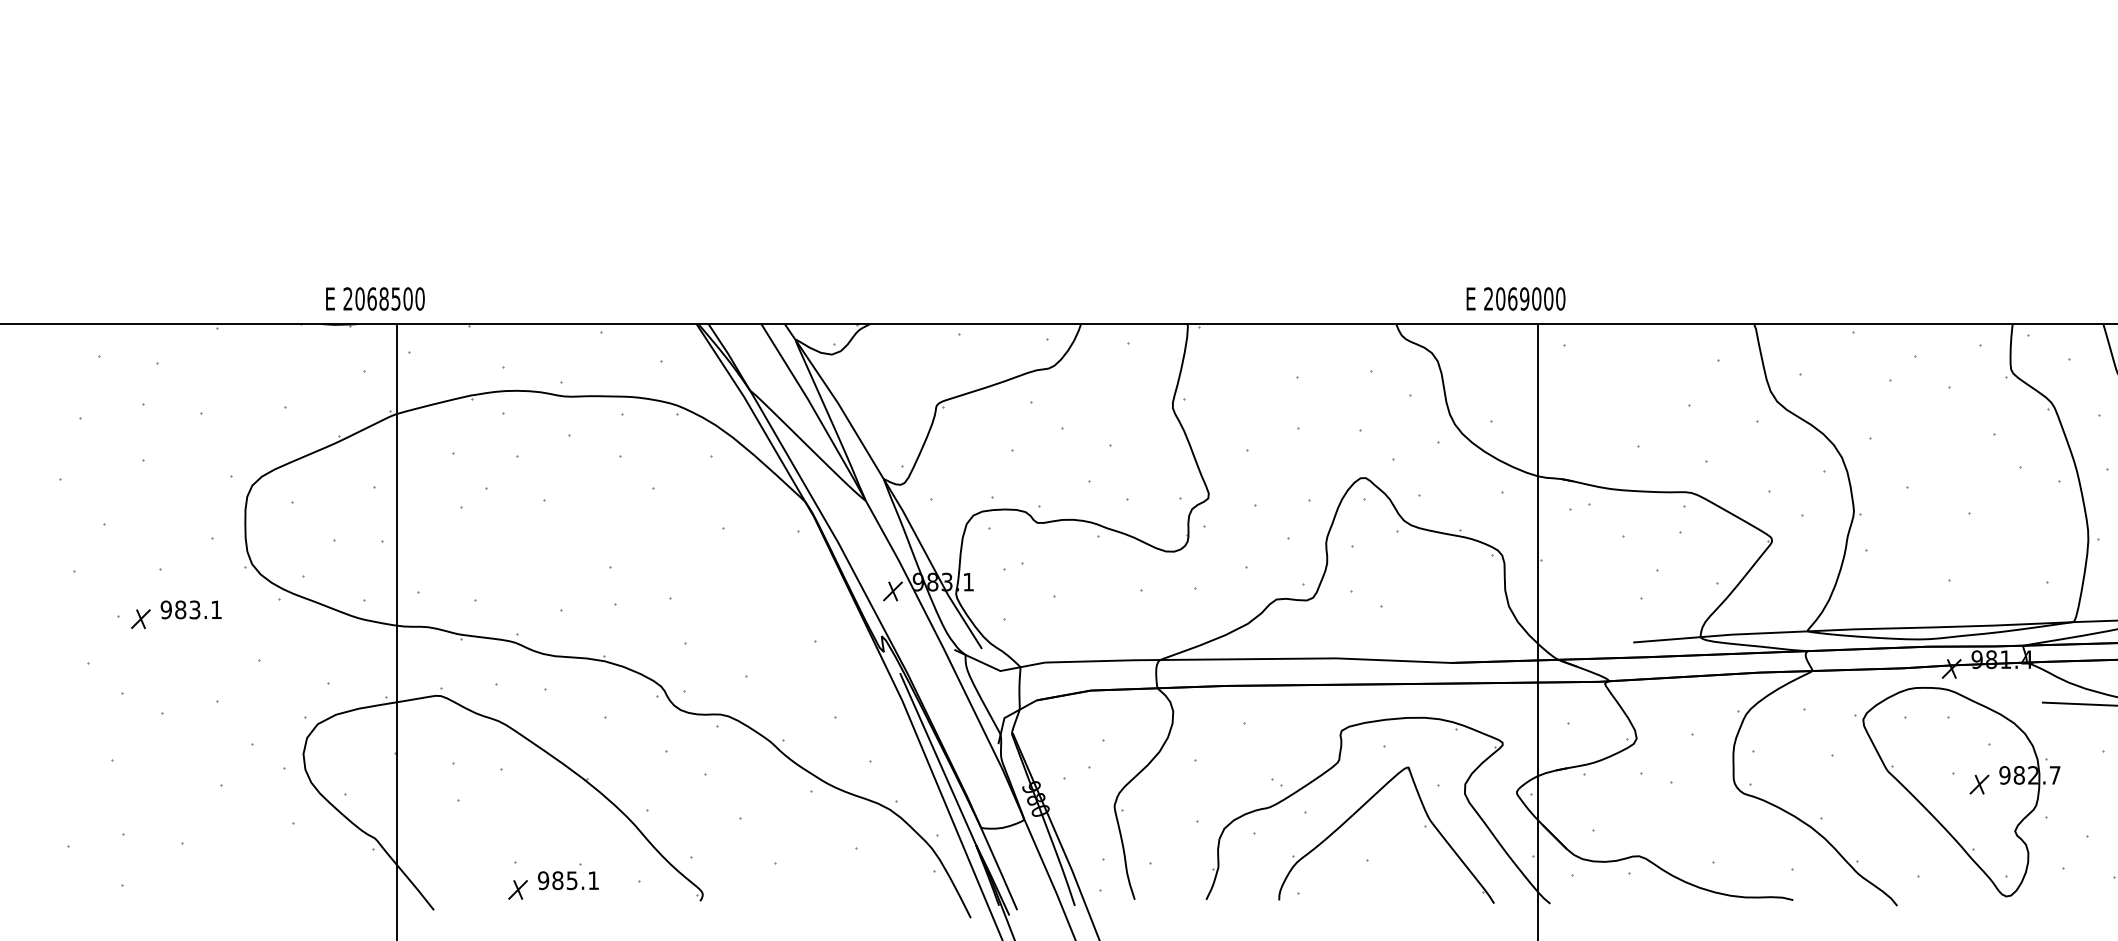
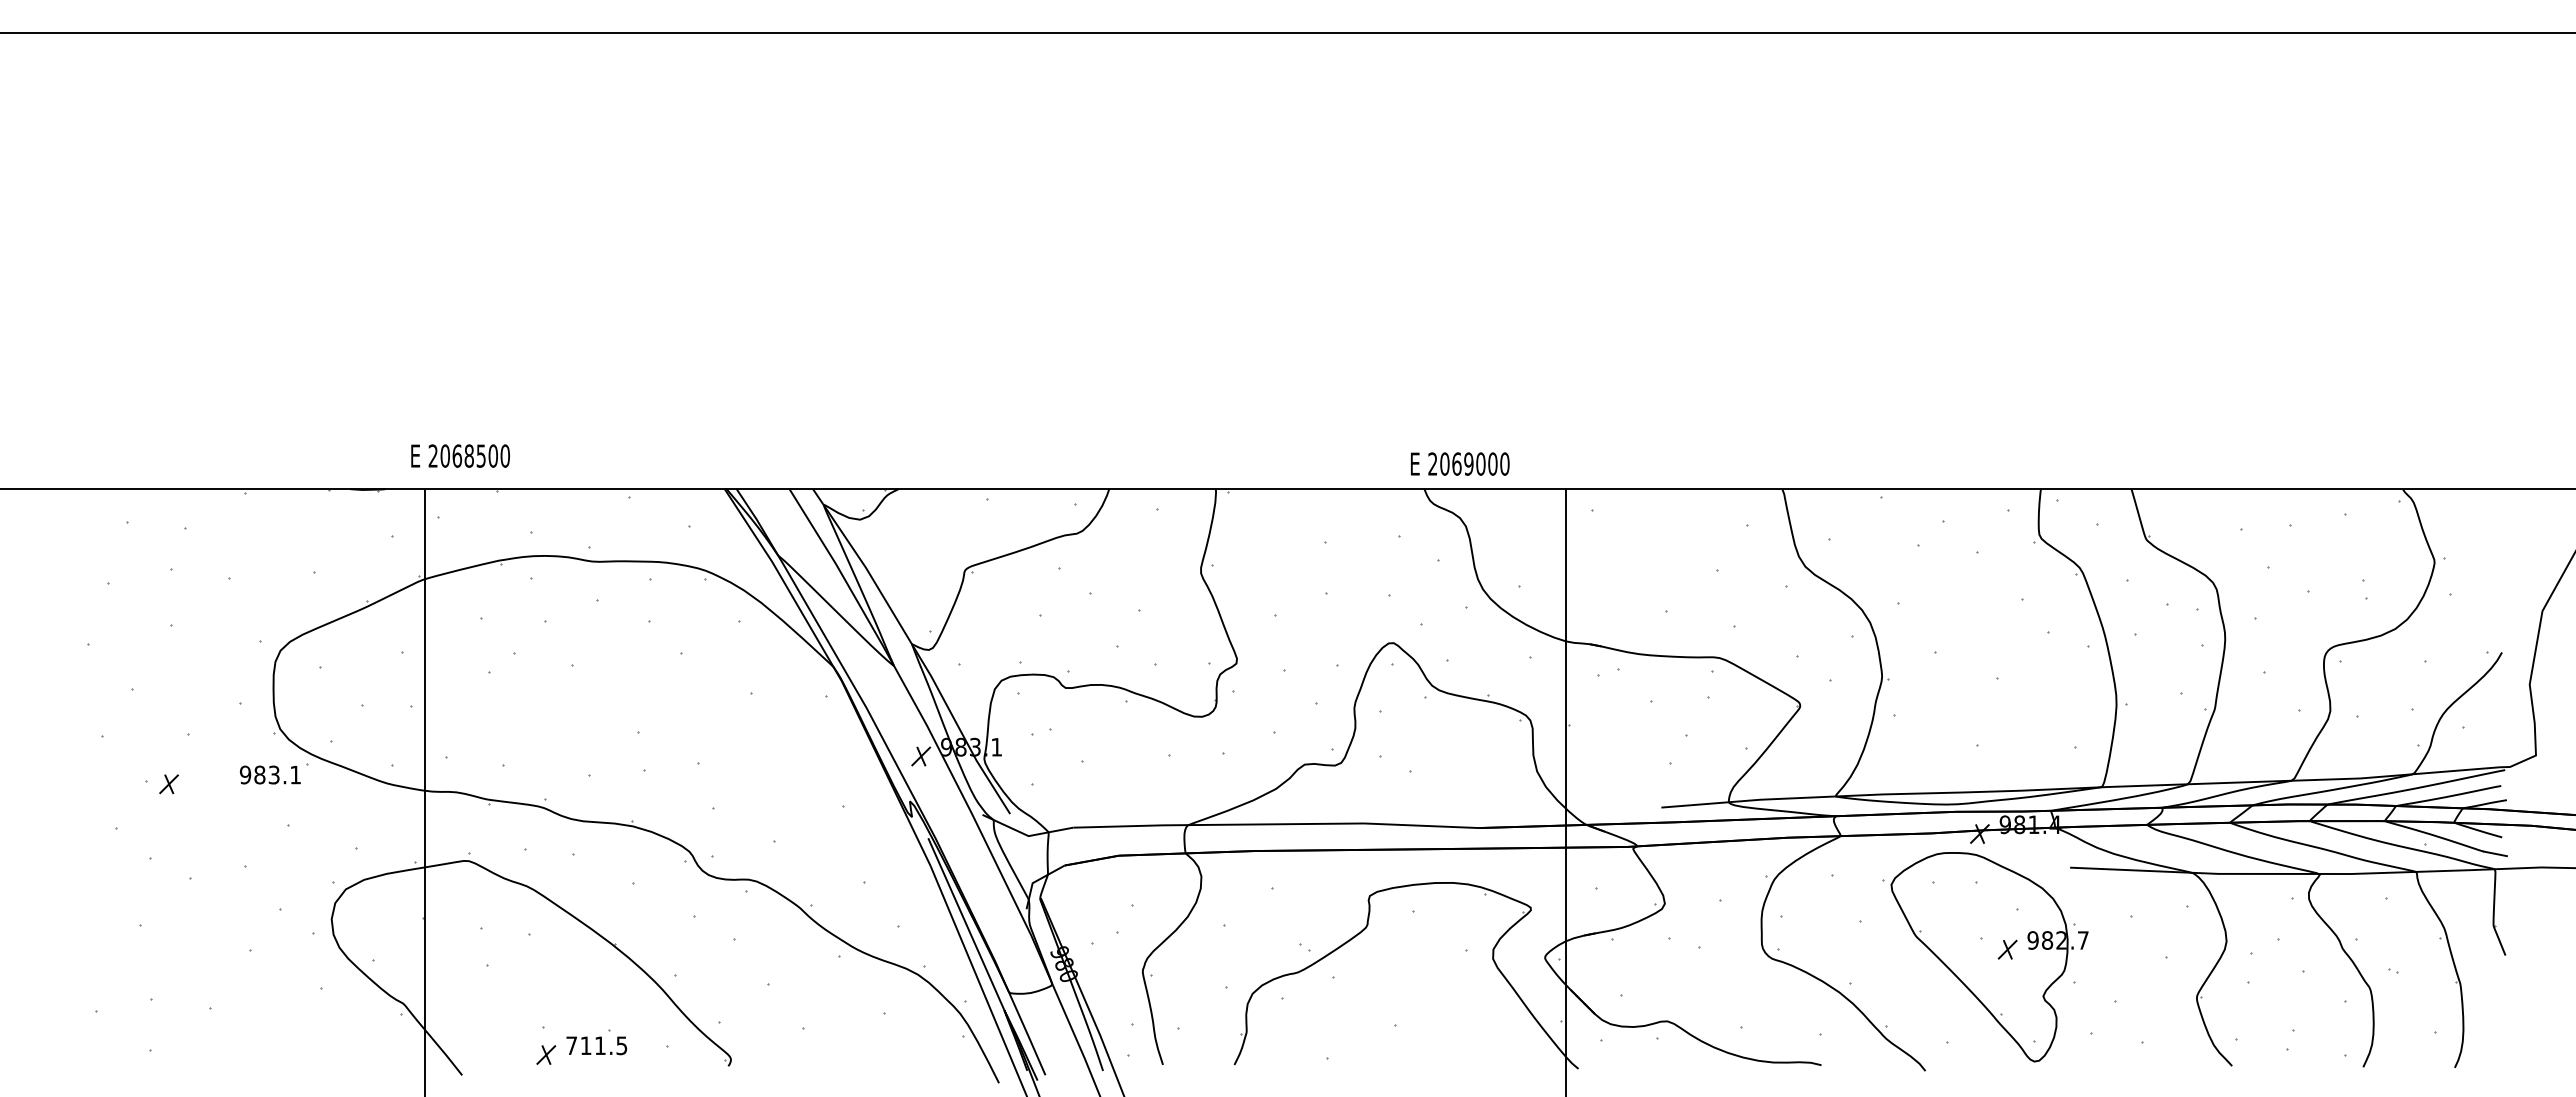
text: (375, 298) -> (460, 455), moved
text: (1516, 298) -> (1460, 463), moved
part: (191, 609) -> (270, 774), moved
part: (1364, 806) -> (1392, 971), removed
text: (568, 880) -> (596, 1045), 985.1 -> 711.5

